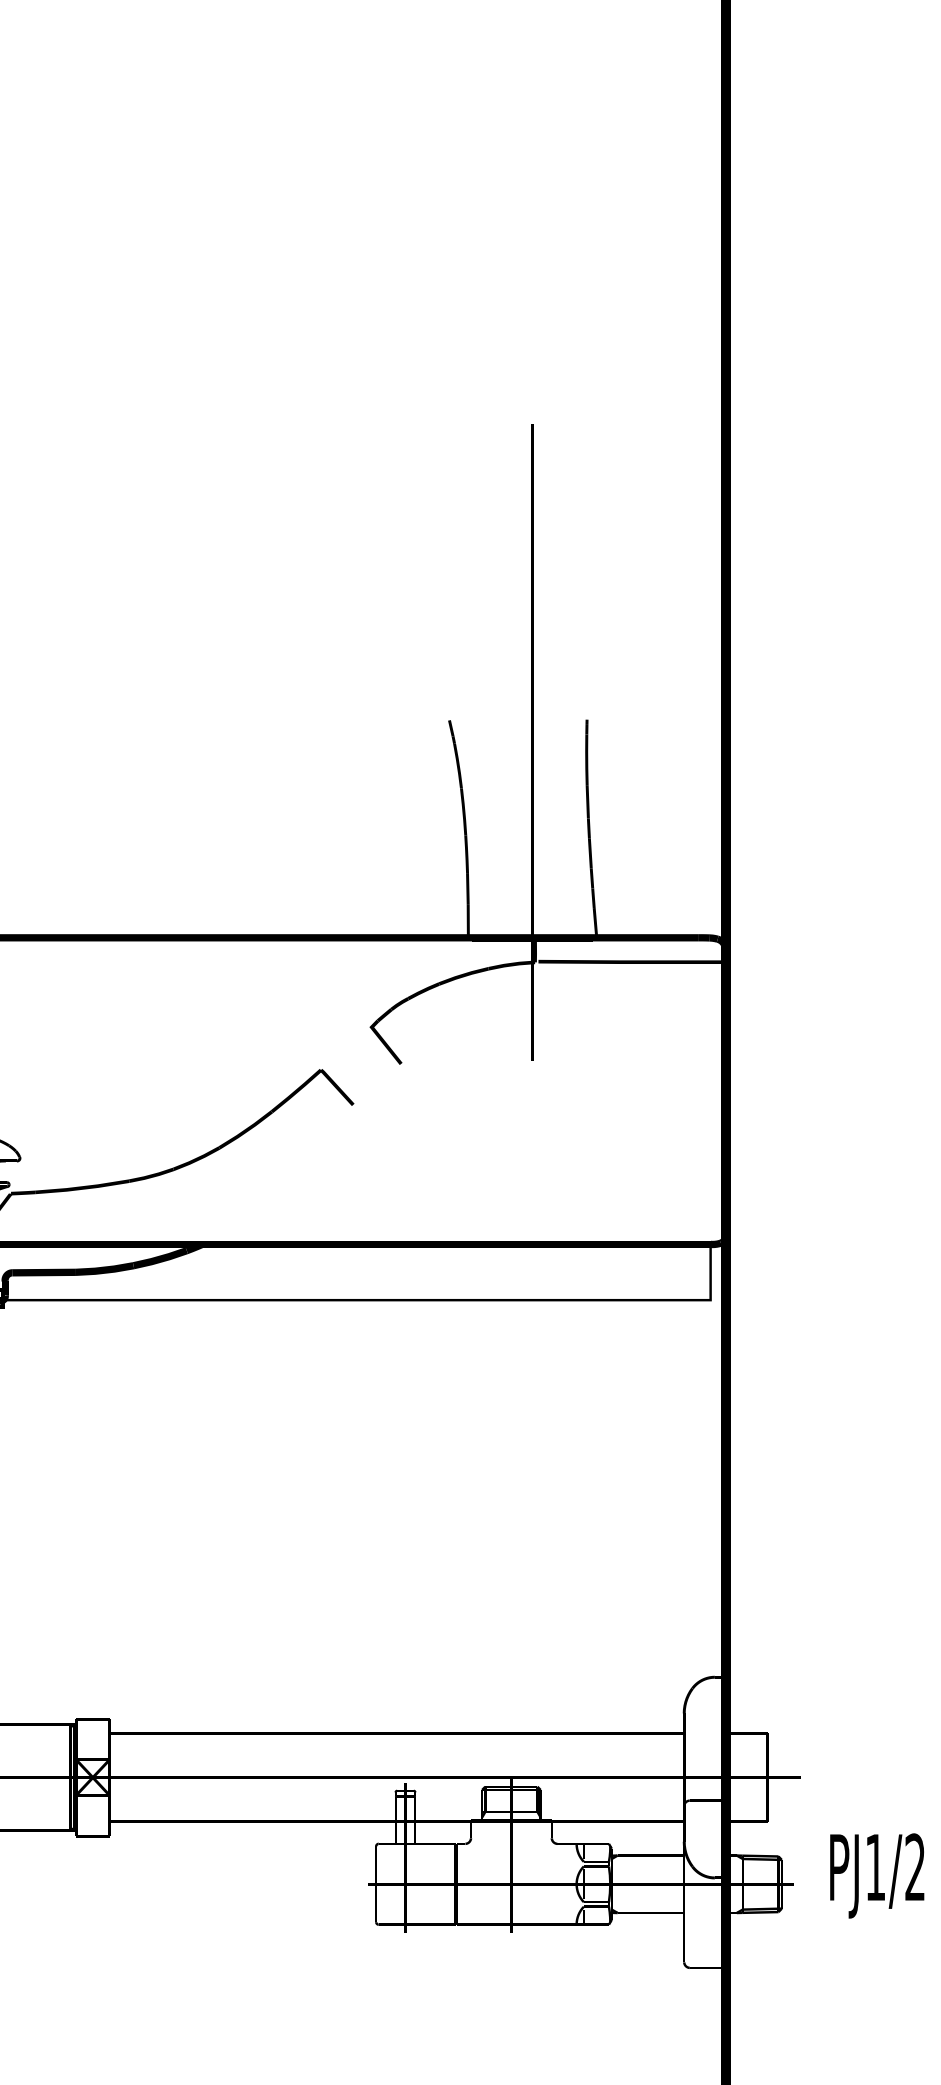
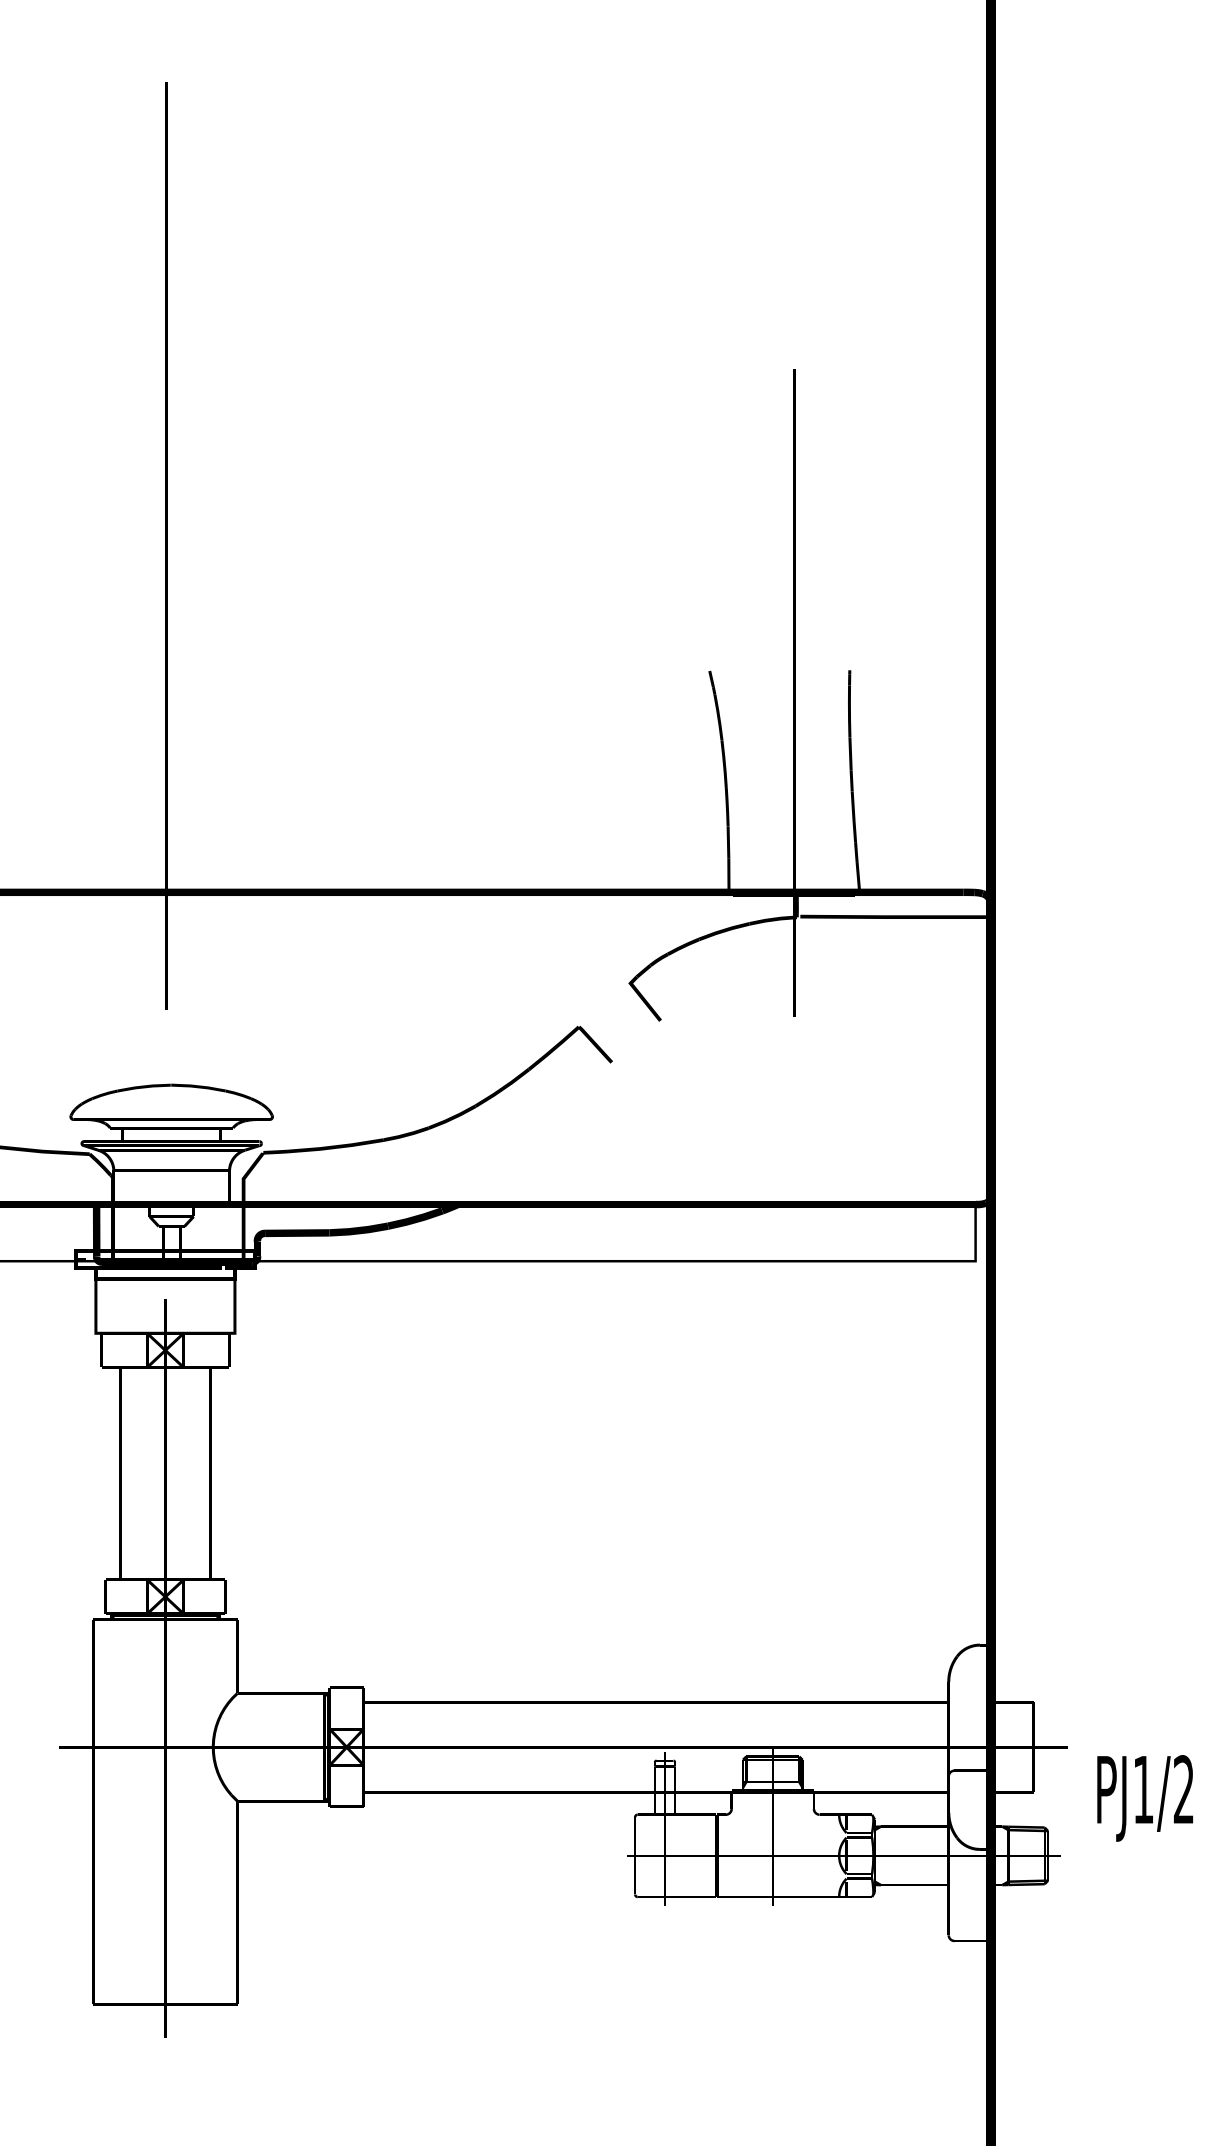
text: (876, 1876) -> (1144, 1798), moved

